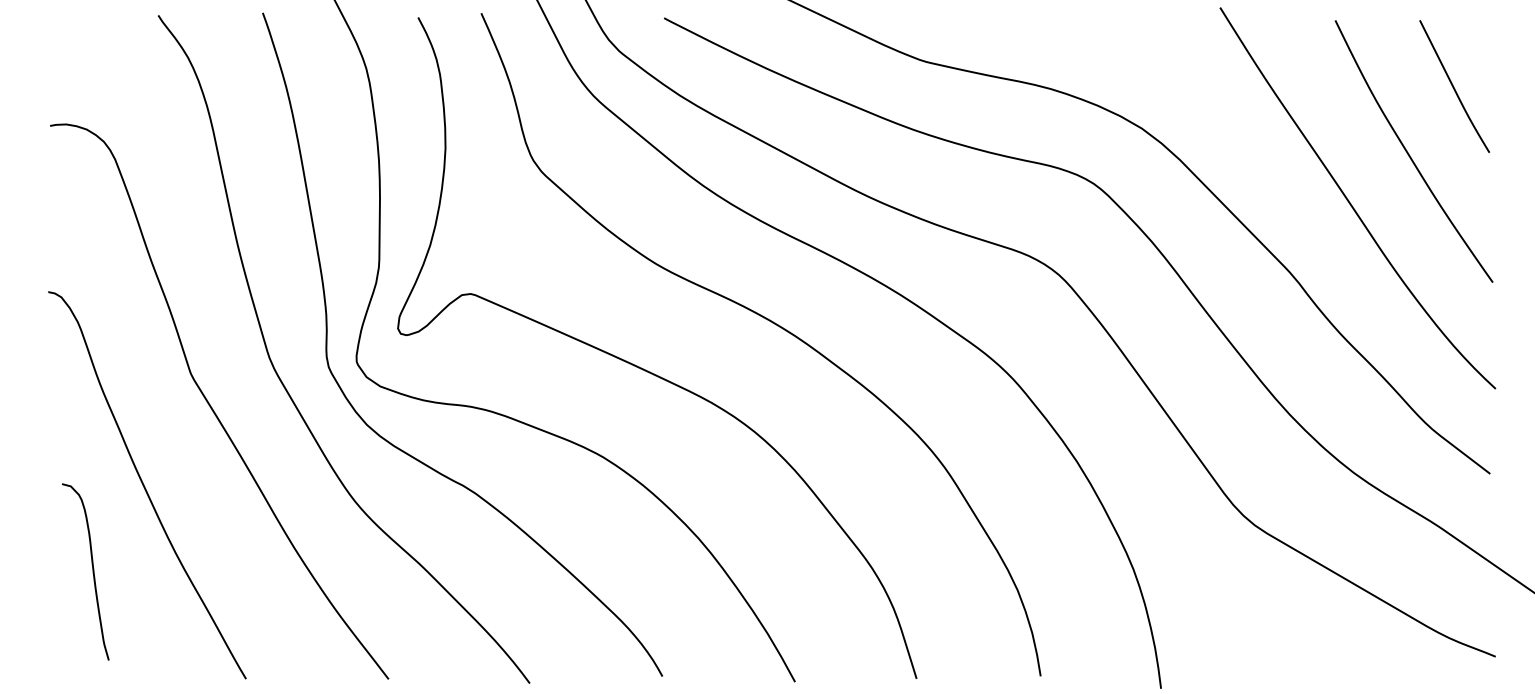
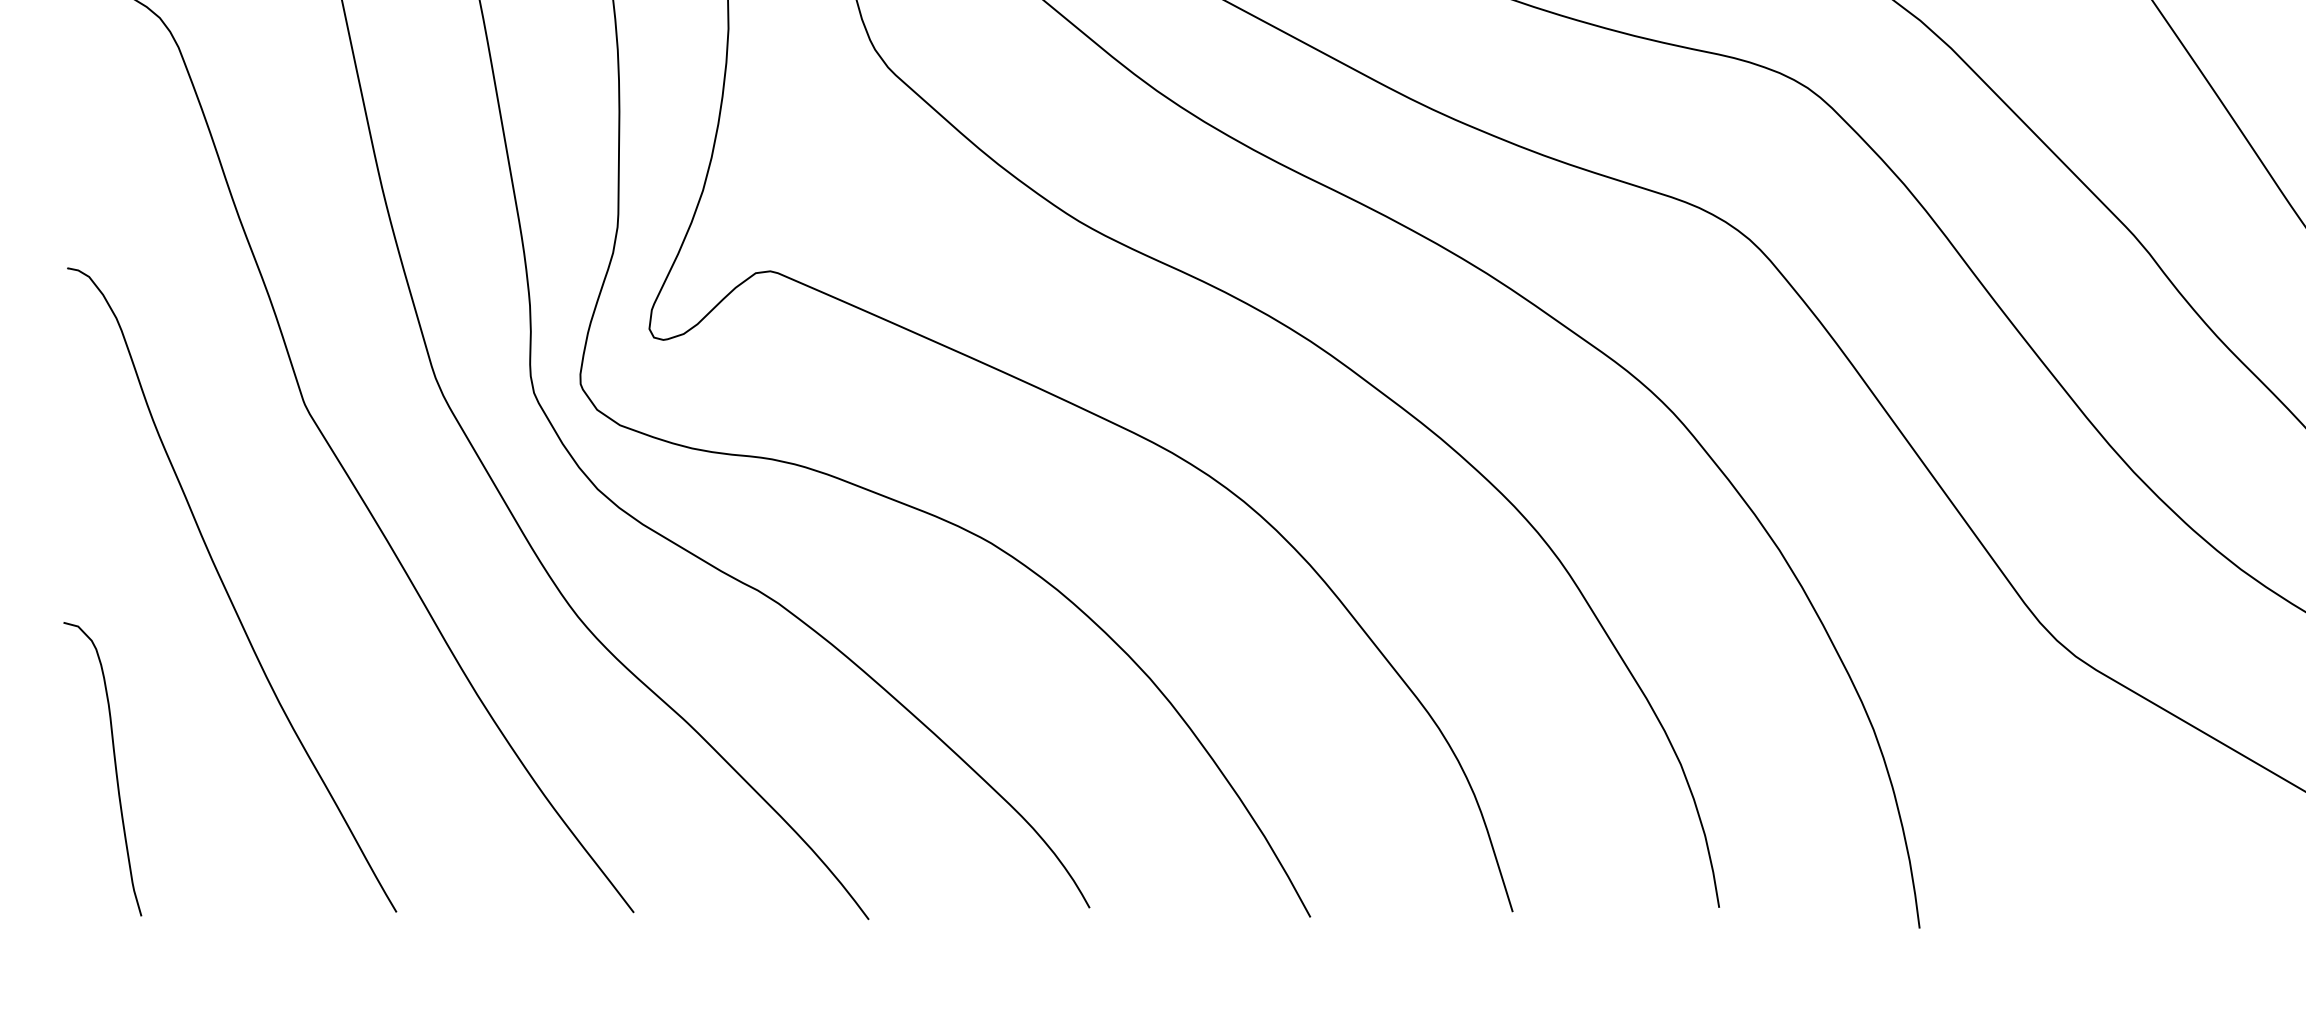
curve: (92, 571) -> (114, 768), moved

